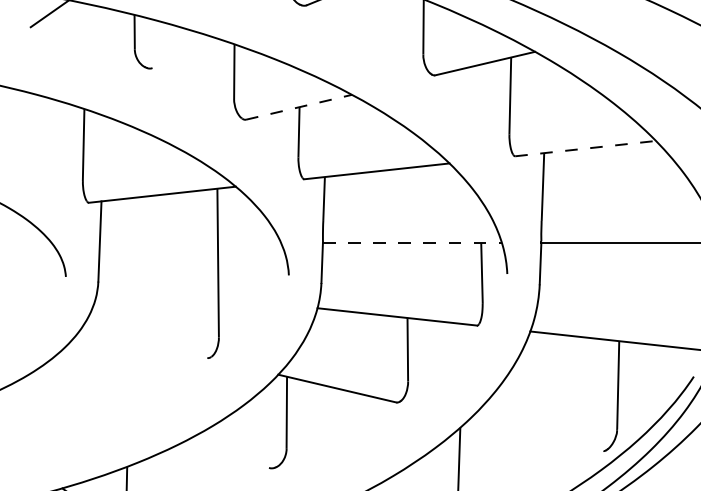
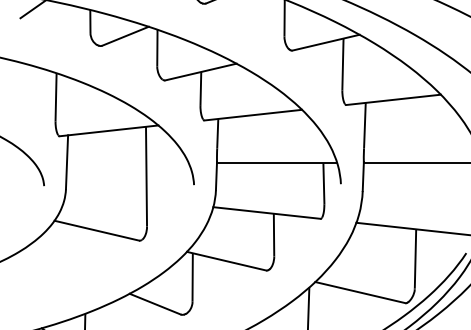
line: (186, 52) -> (125, 35), added
line: (298, 107) -> (200, 72), dashed -> solid
line: (585, 148) -> (393, 99), dashed -> solid
line: (412, 243) -> (277, 163), dashed -> solid
line: (143, 342) -> (96, 230), added
line: (536, 435) -> (360, 292), added
line: (230, 451) -> (154, 303), added

